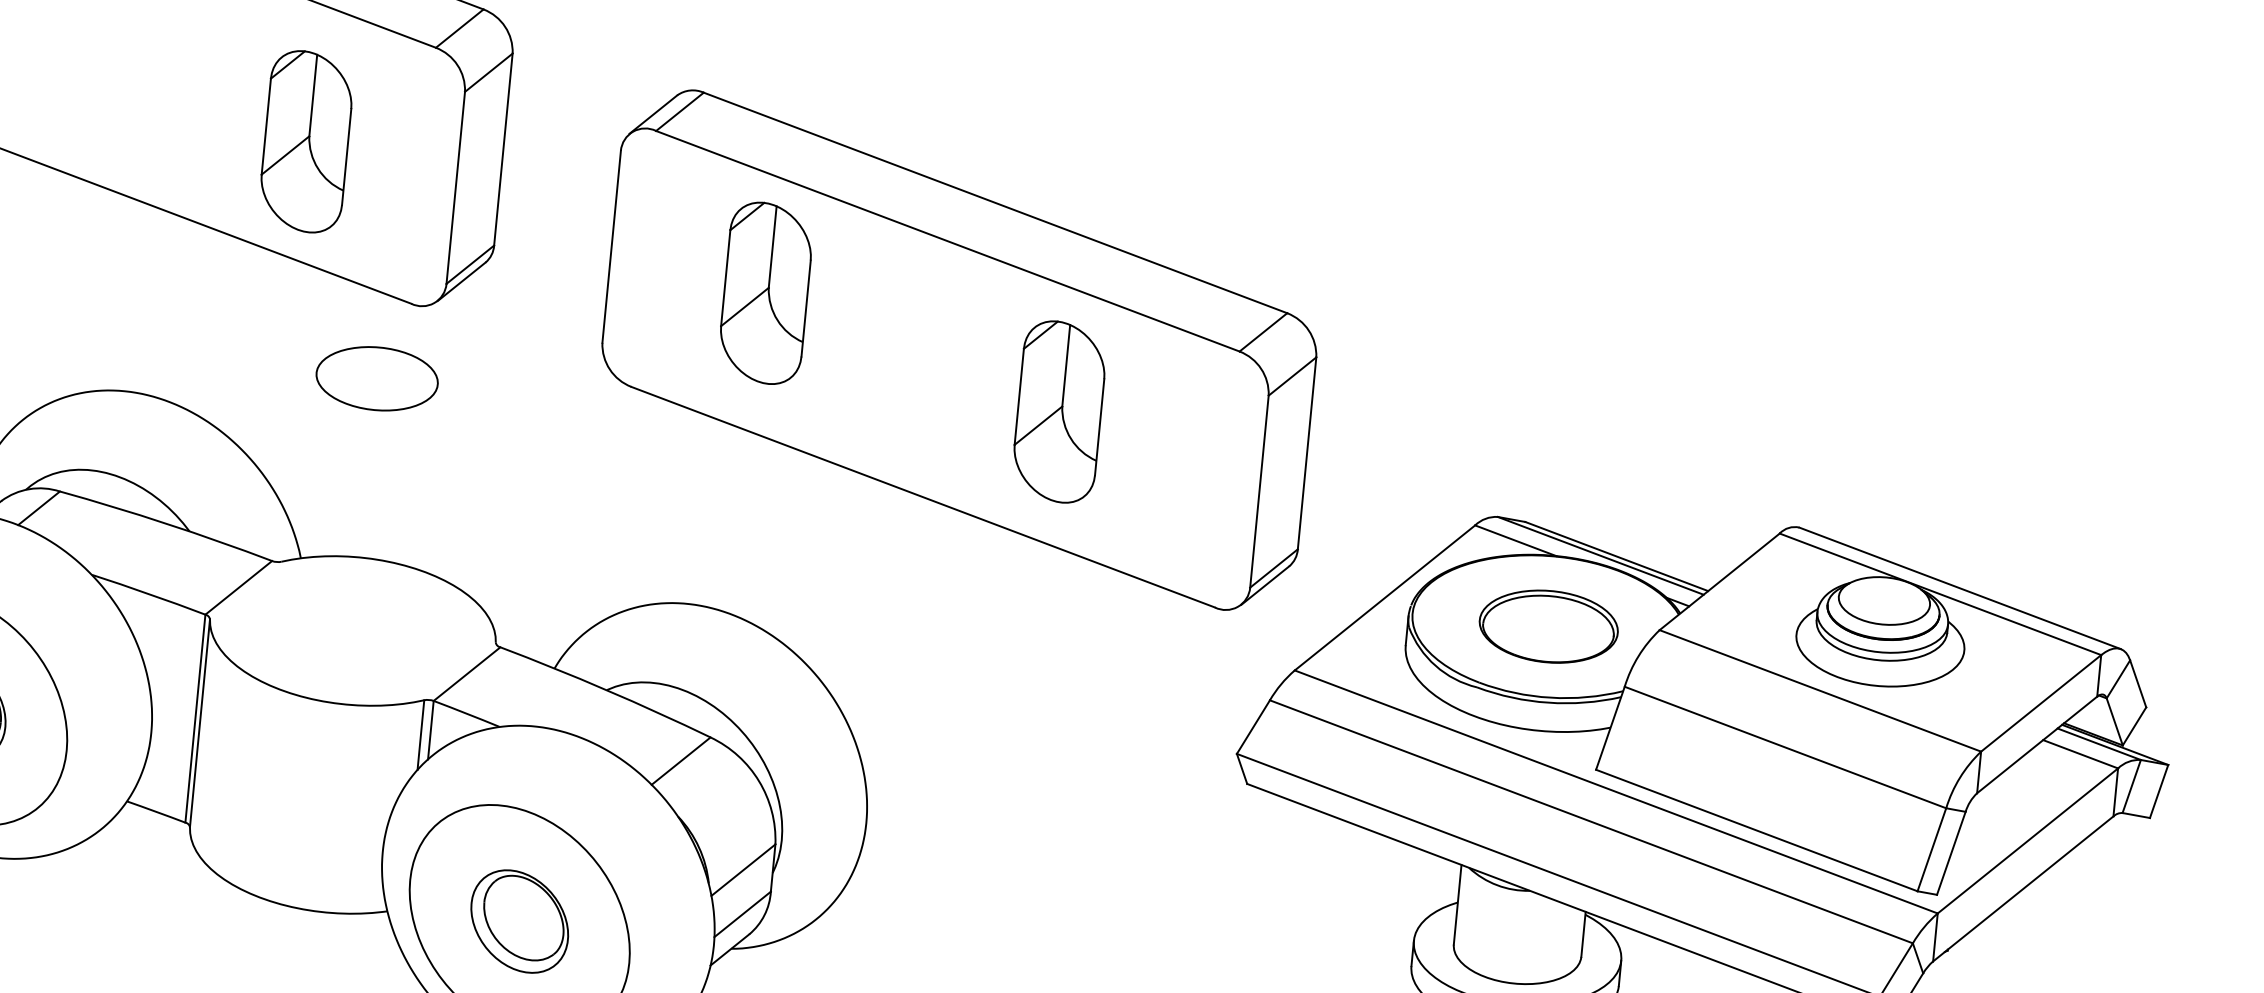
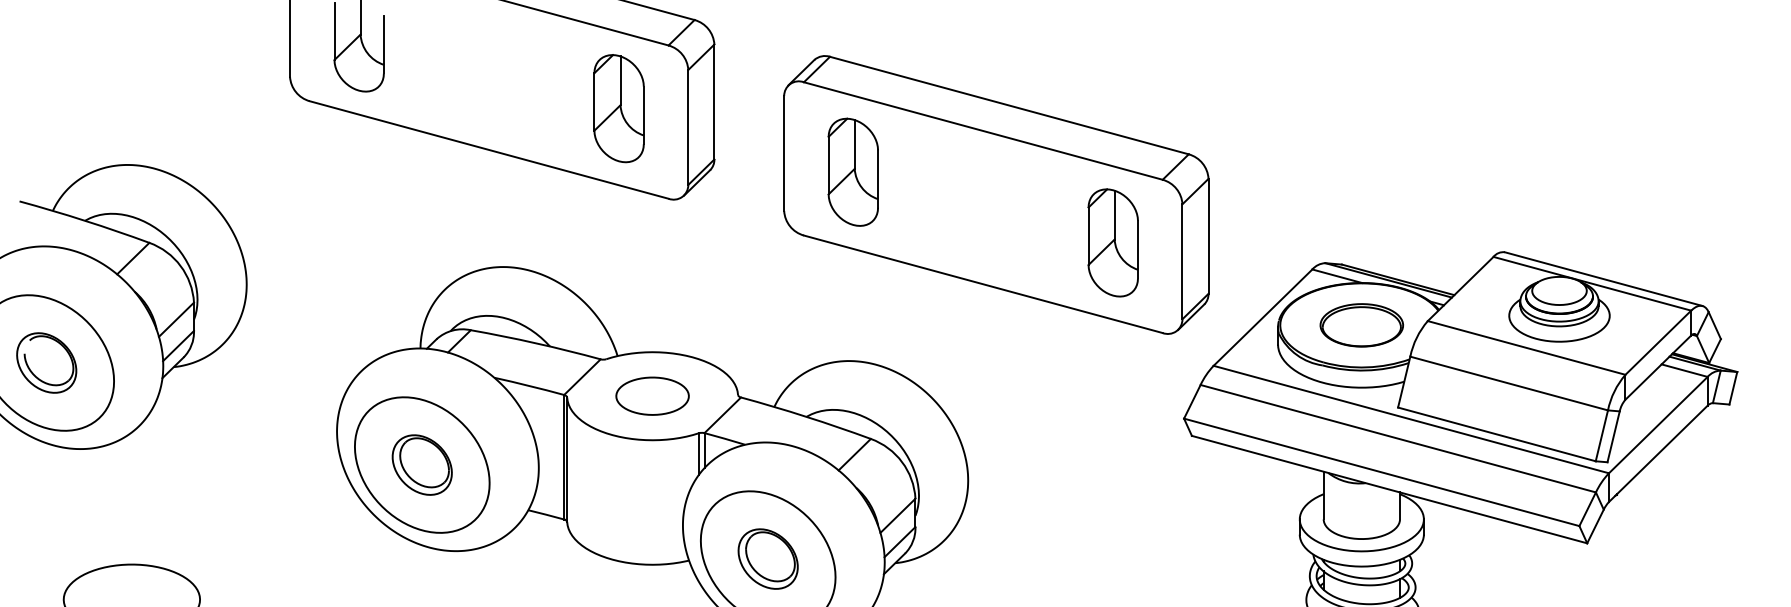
part: (305, 141) -> (618, 108), moved
part: (764, 291) -> (852, 171), moved
part: (377, 377) -> (652, 395), moved
part: (1058, 411) -> (1112, 242), moved

